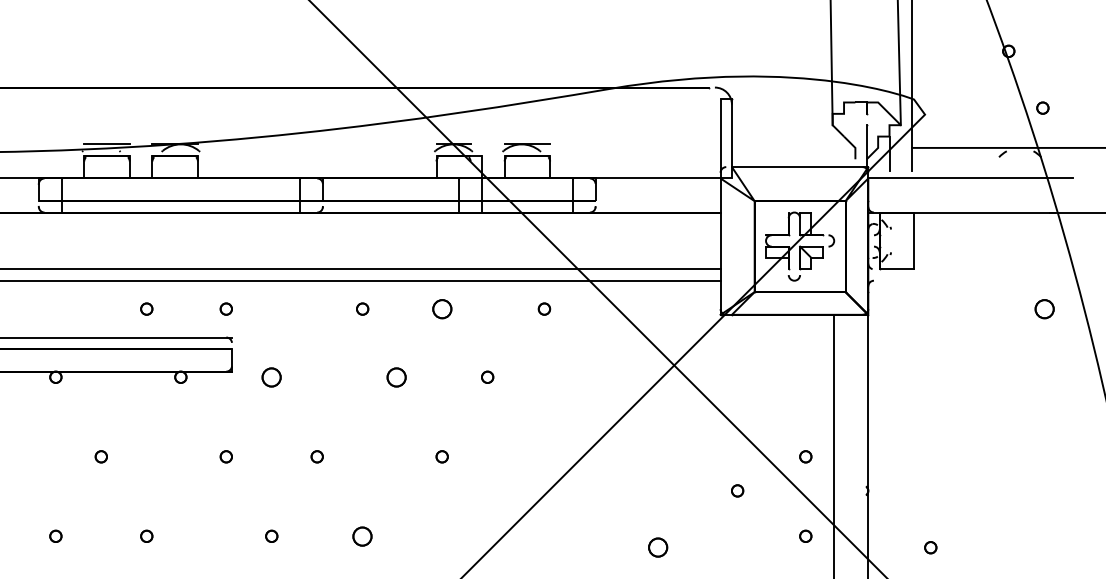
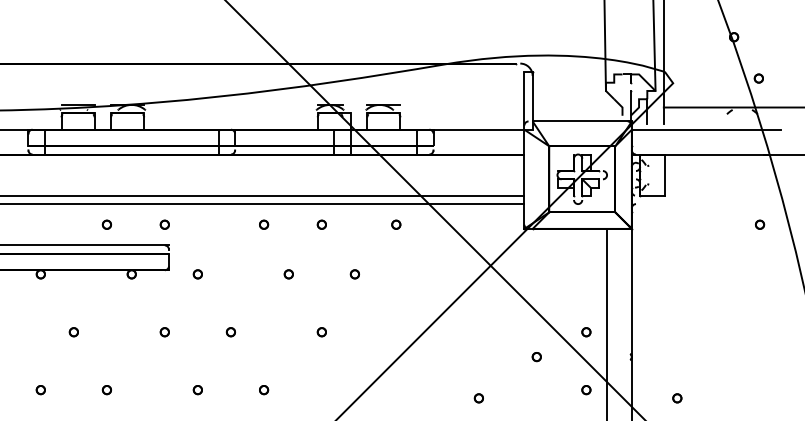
part: (441, 308) -> (321, 224), size x0.62
part: (1043, 308) -> (759, 224), size x0.62
part: (271, 376) -> (197, 273), size x0.62
part: (396, 376) -> (288, 273), size x0.62
part: (362, 535) -> (263, 389), size x0.62
part: (657, 547) -> (478, 398), size x0.62

